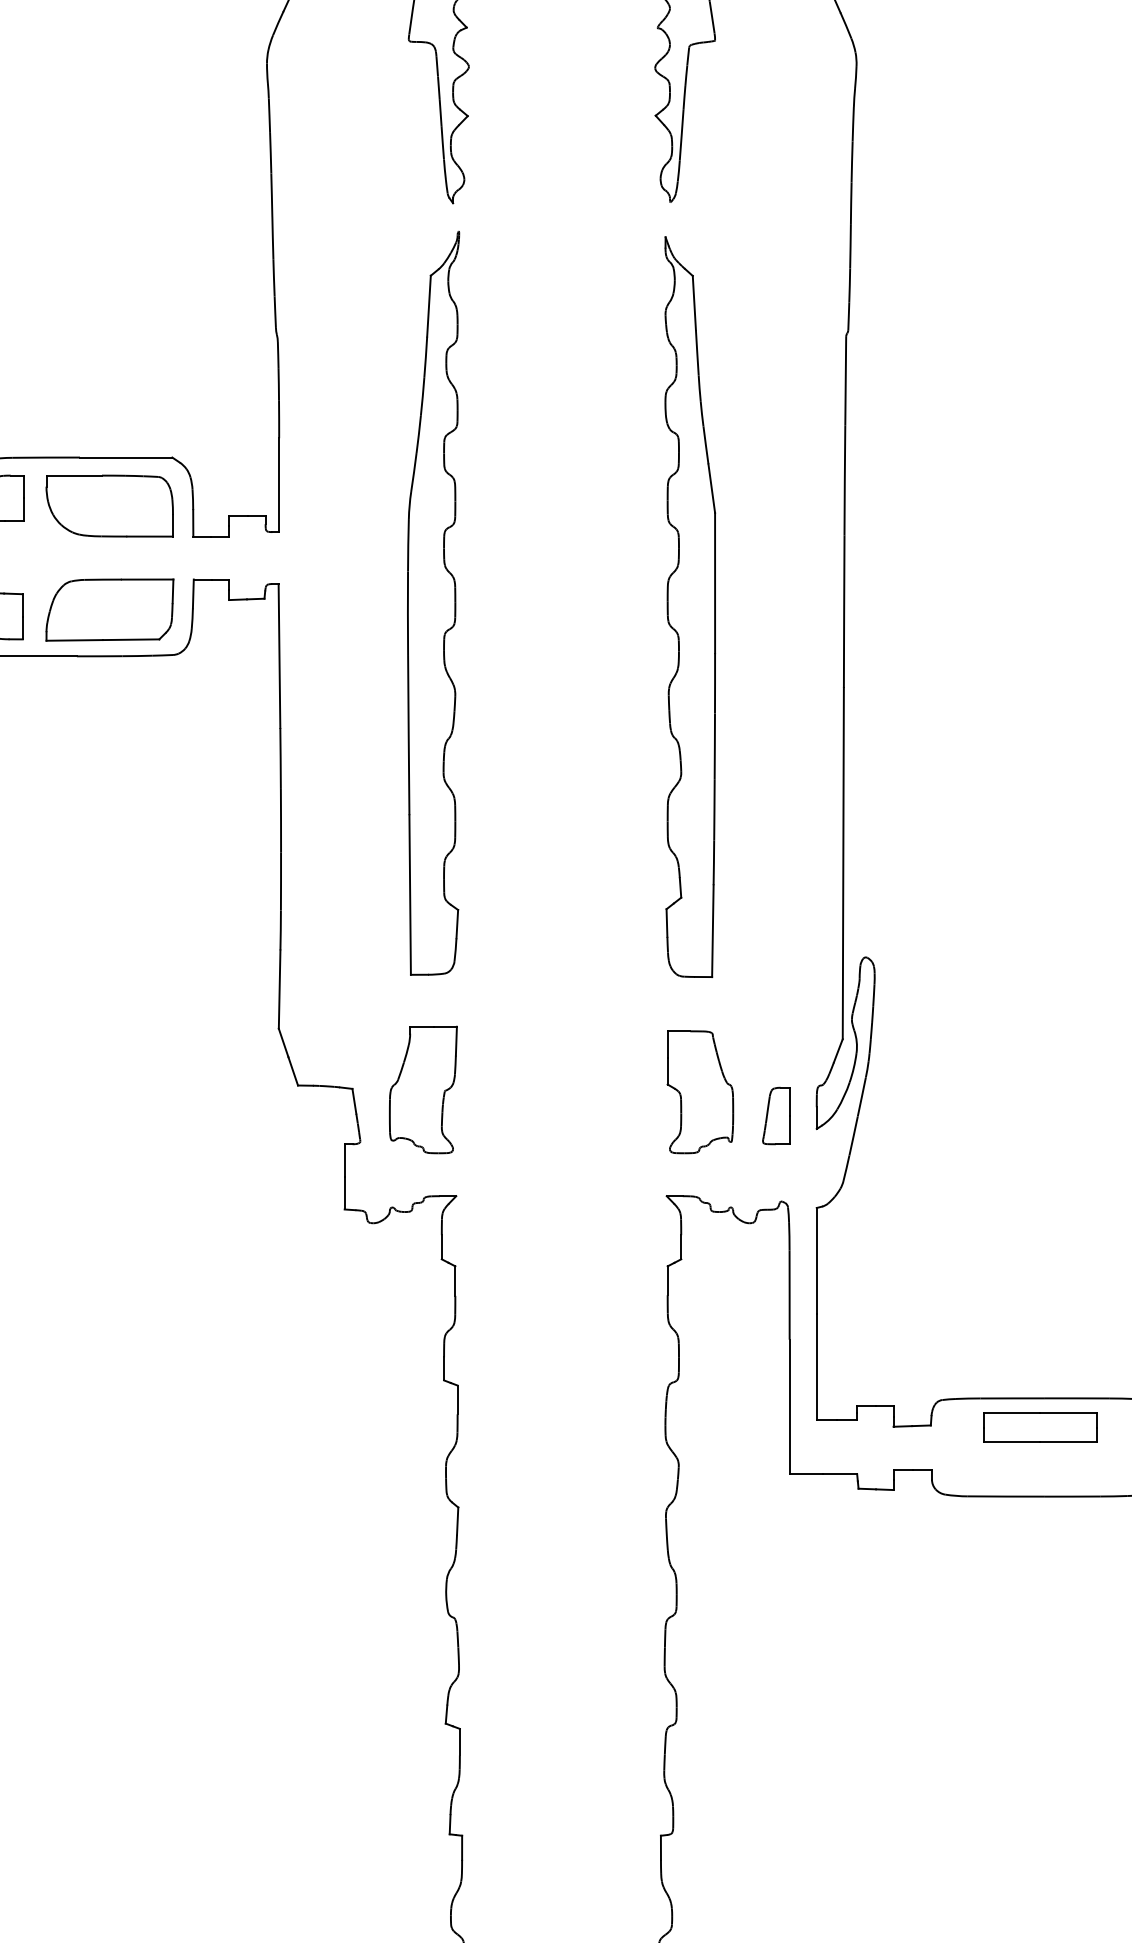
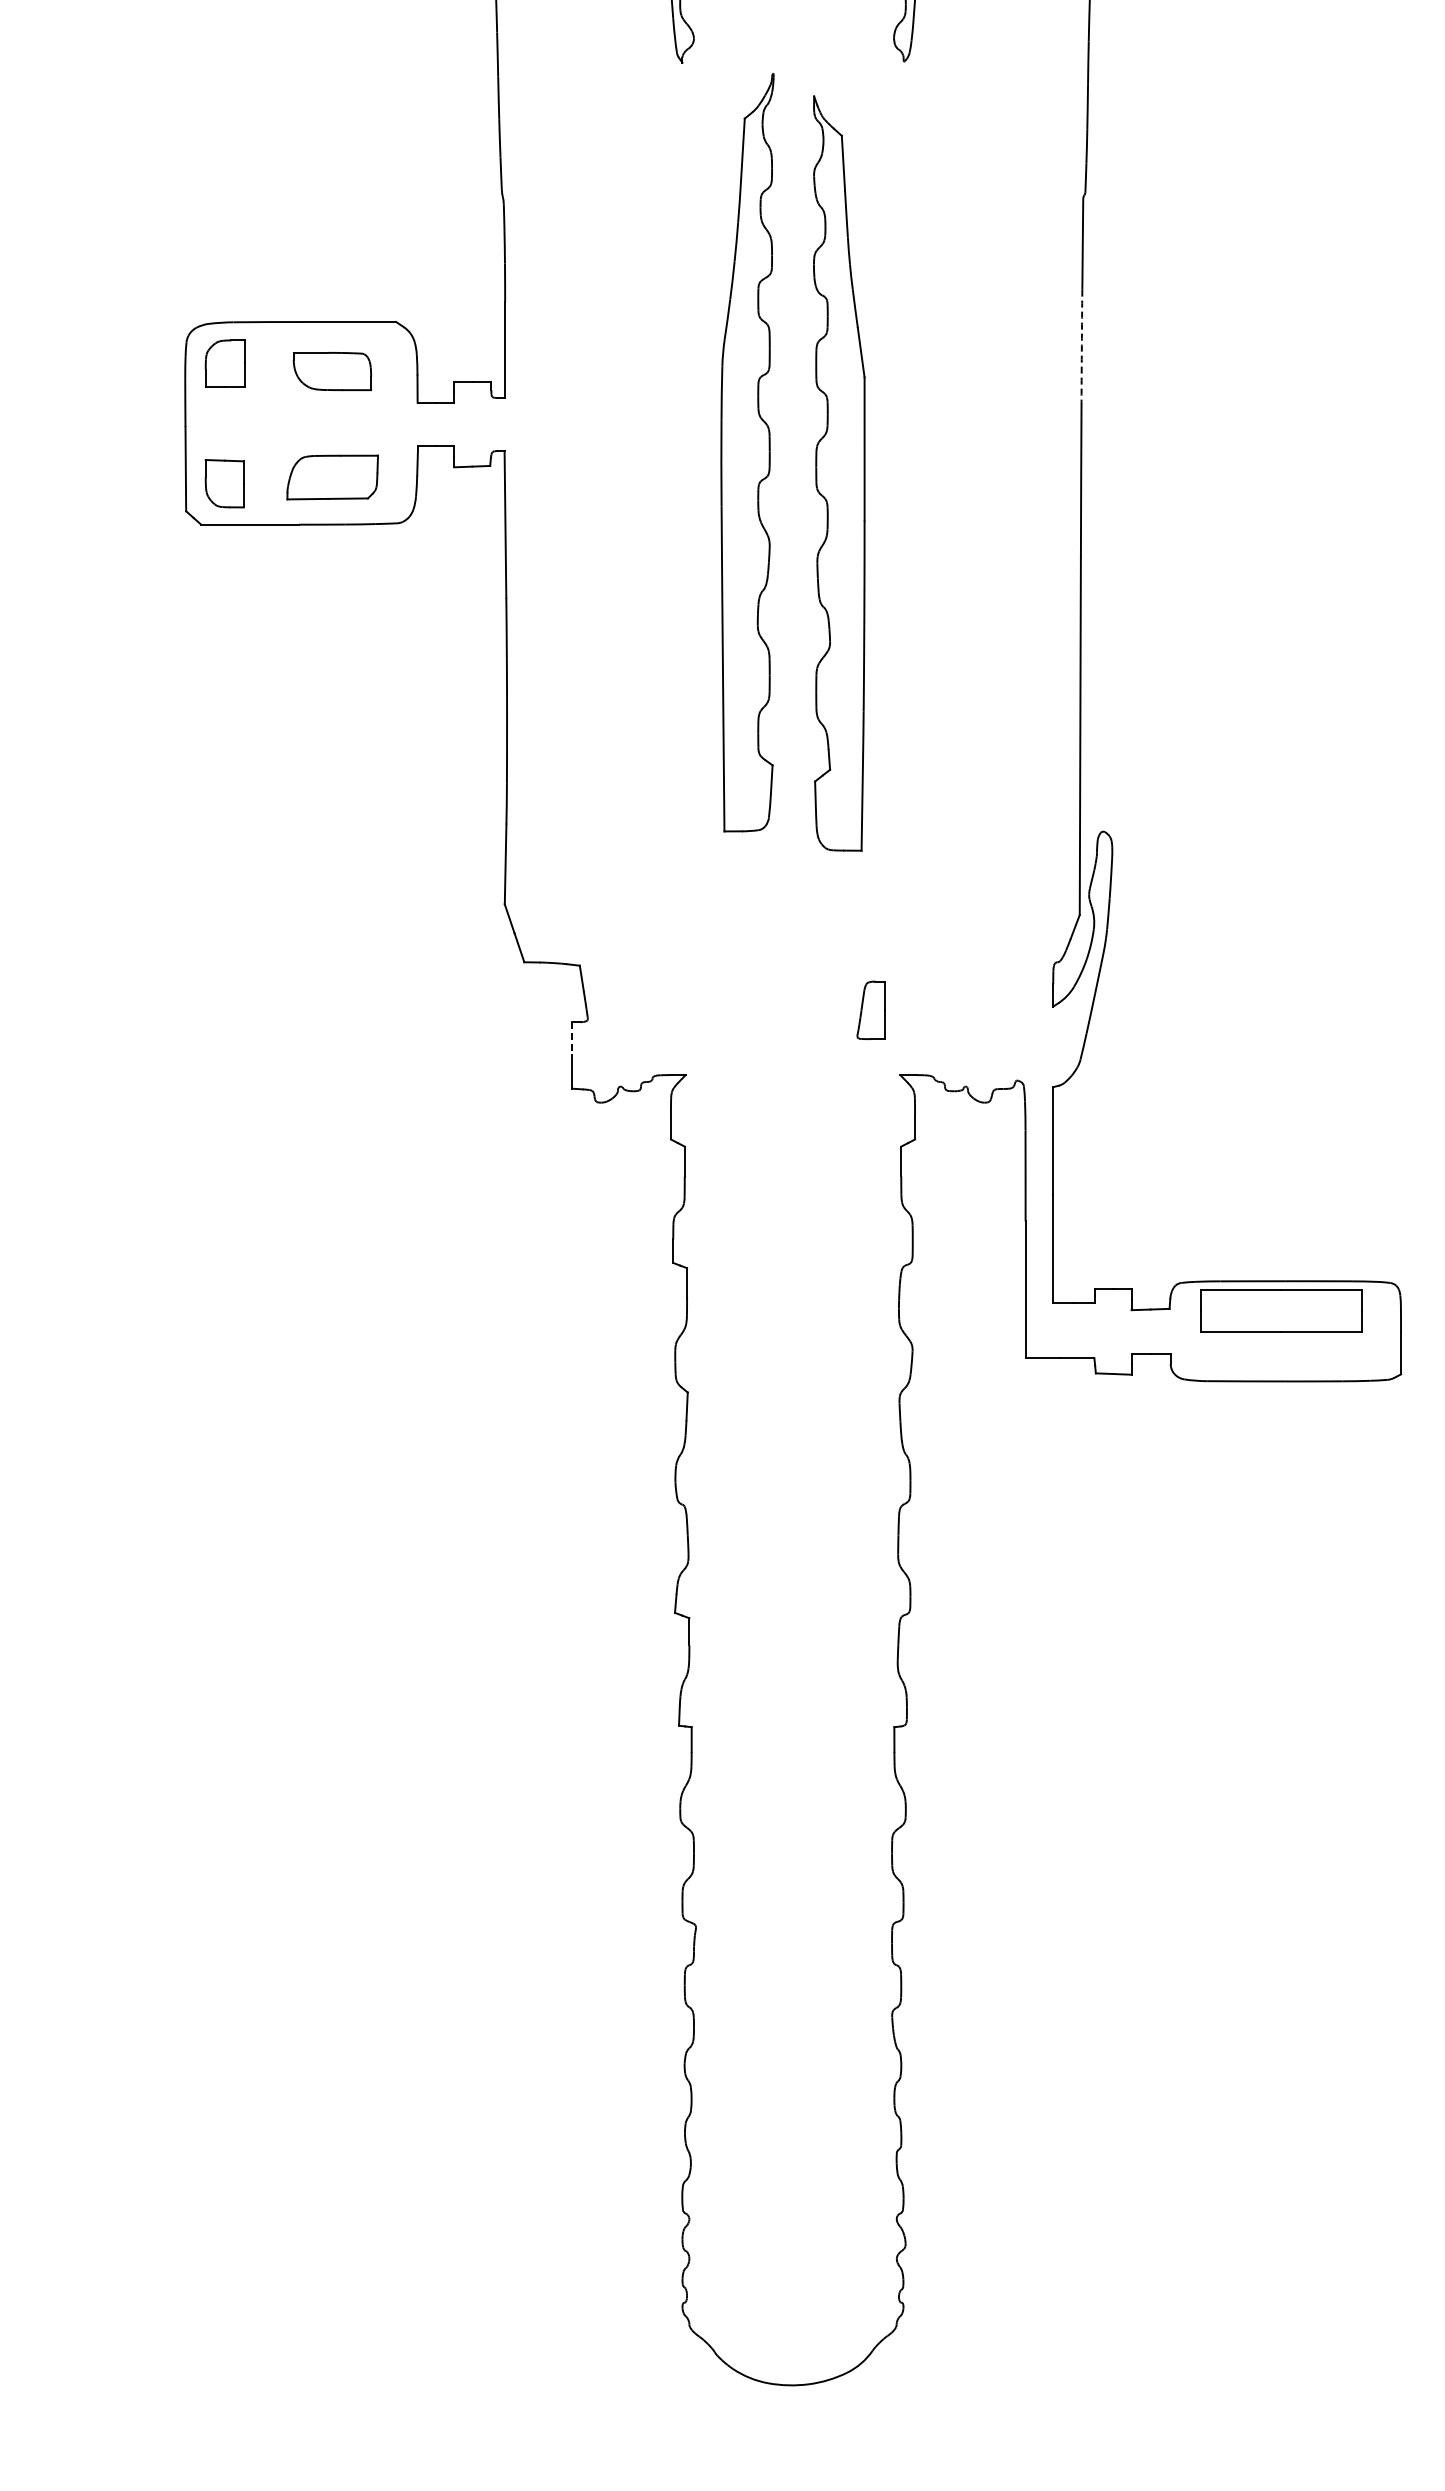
arc: (844, 480) -> (1081, 345), solid -> dashed
part: (109, 506) -> (332, 371), size x0.6
part: (433, 603) -> (747, 452), moved
part: (690, 607) -> (839, 473), moved
part: (109, 610) -> (332, 477), size x0.7
part: (423, 1089) -> (652, 966), removed
part: (700, 1092) -> (934, 969), removed
part: (775, 1115) -> (870, 1009), moved
line: (344, 1160) -> (571, 1038), solid -> dashed
part: (1040, 1427) -> (1281, 1310), size x1.4

